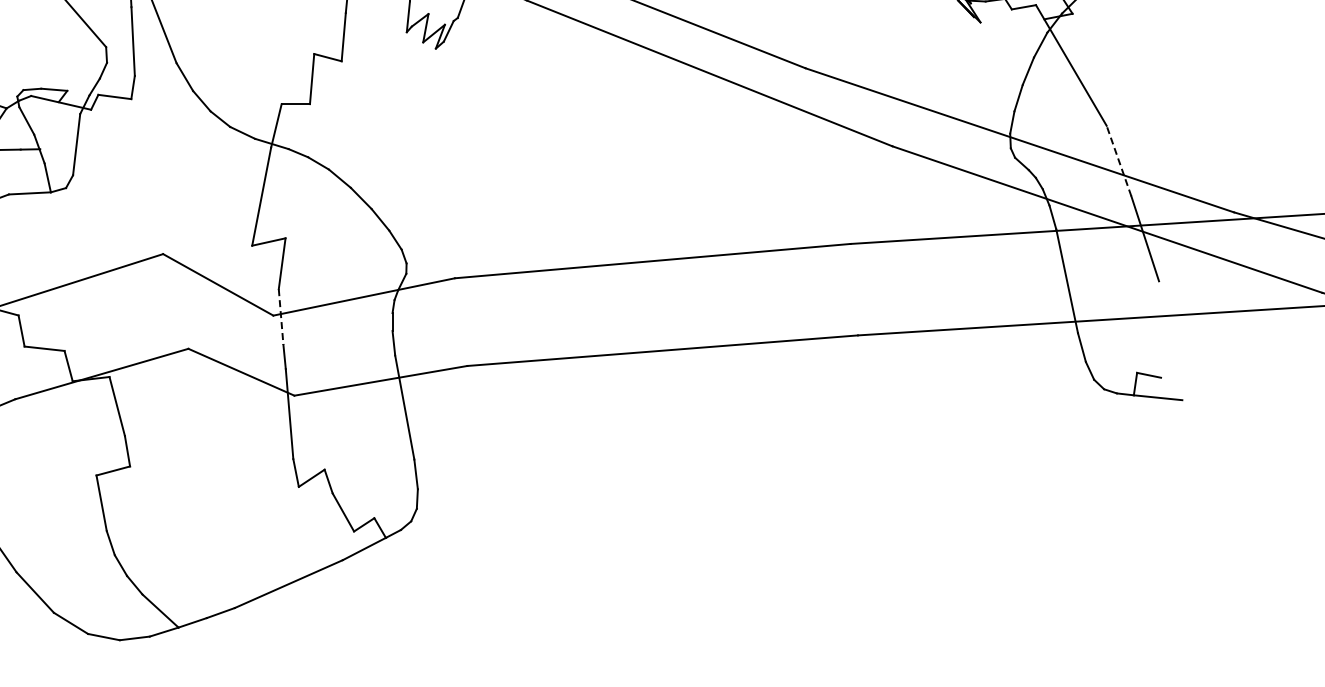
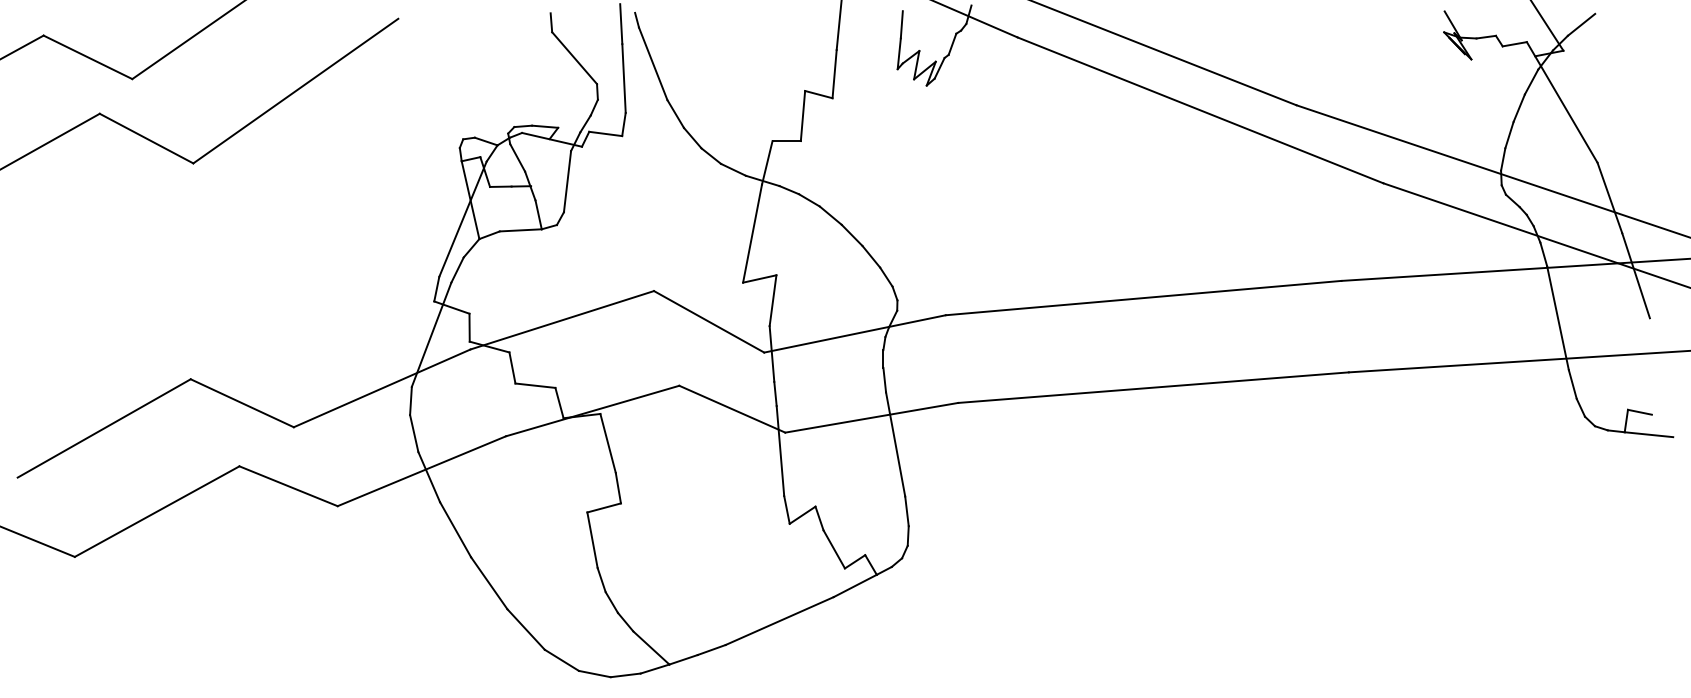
line: (1118, 160) -> (1609, 197), dashed -> solid
line: (280, 317) -> (771, 354), dashed -> solid

